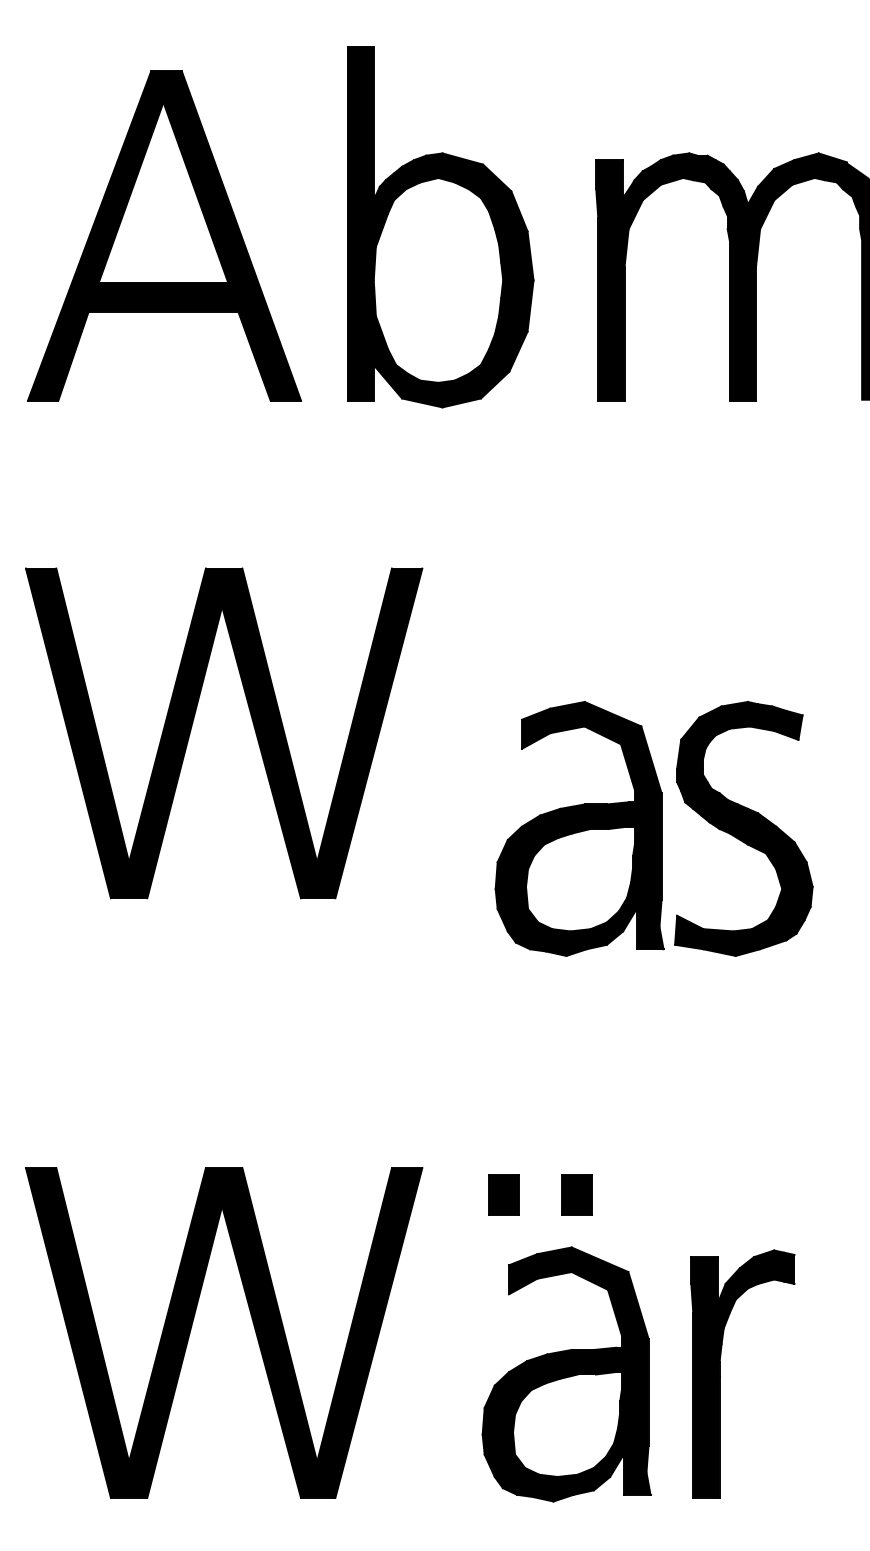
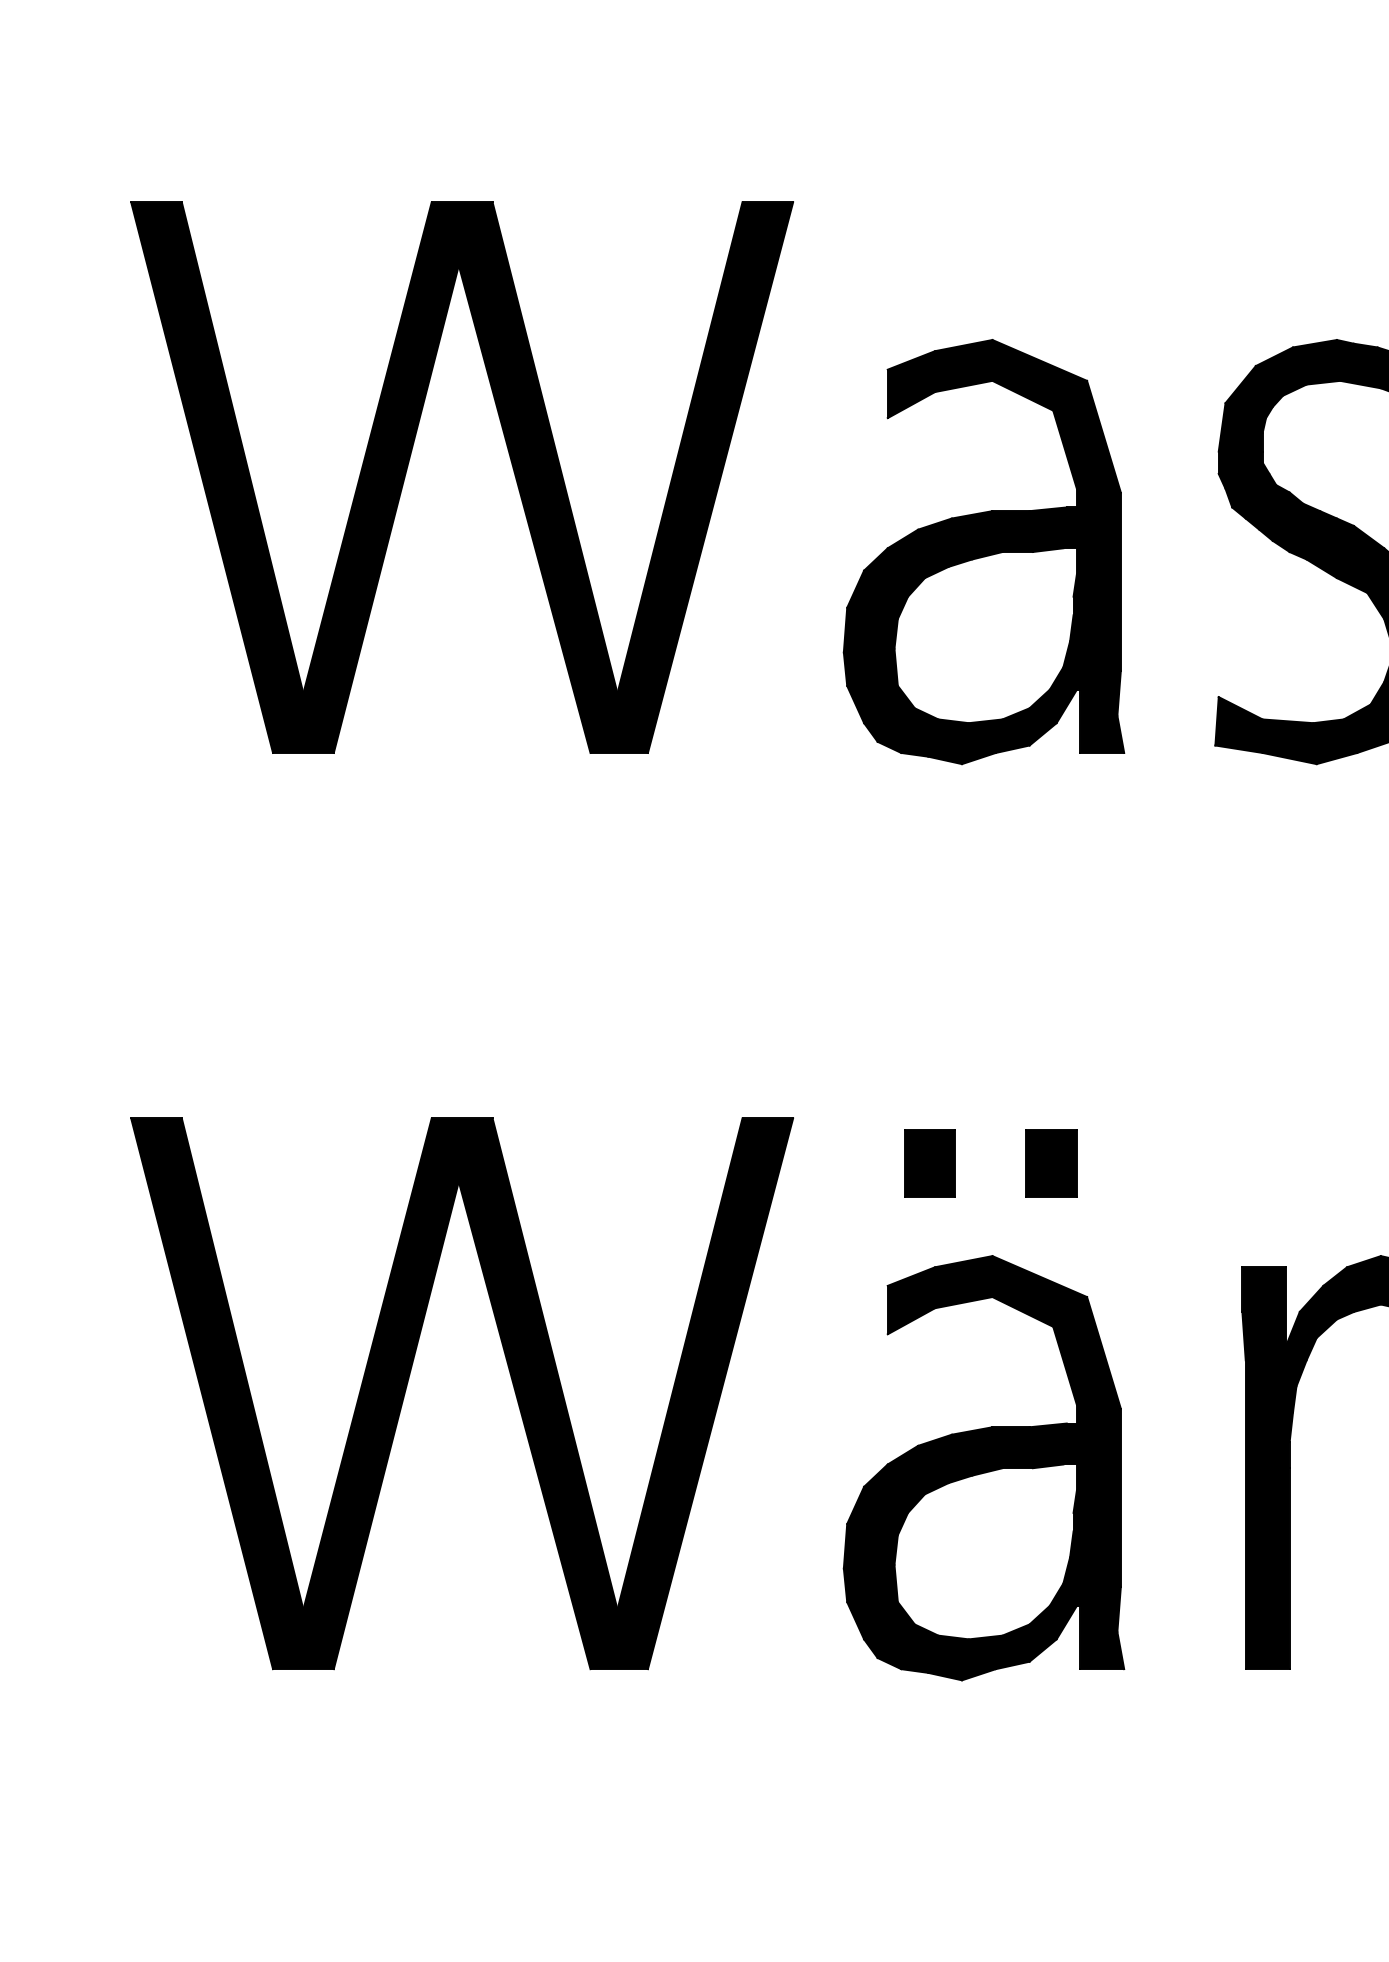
part: (252, 723) -> (509, 461), moved
part: (579, 828) -> (983, 551), moved
part: (566, 1374) -> (983, 1468), moved

